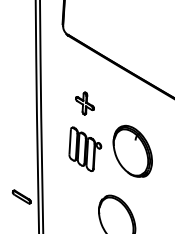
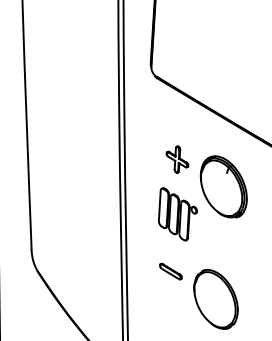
part: (132, 151) -> (223, 186), moved
part: (21, 196) -> (170, 271), moved

